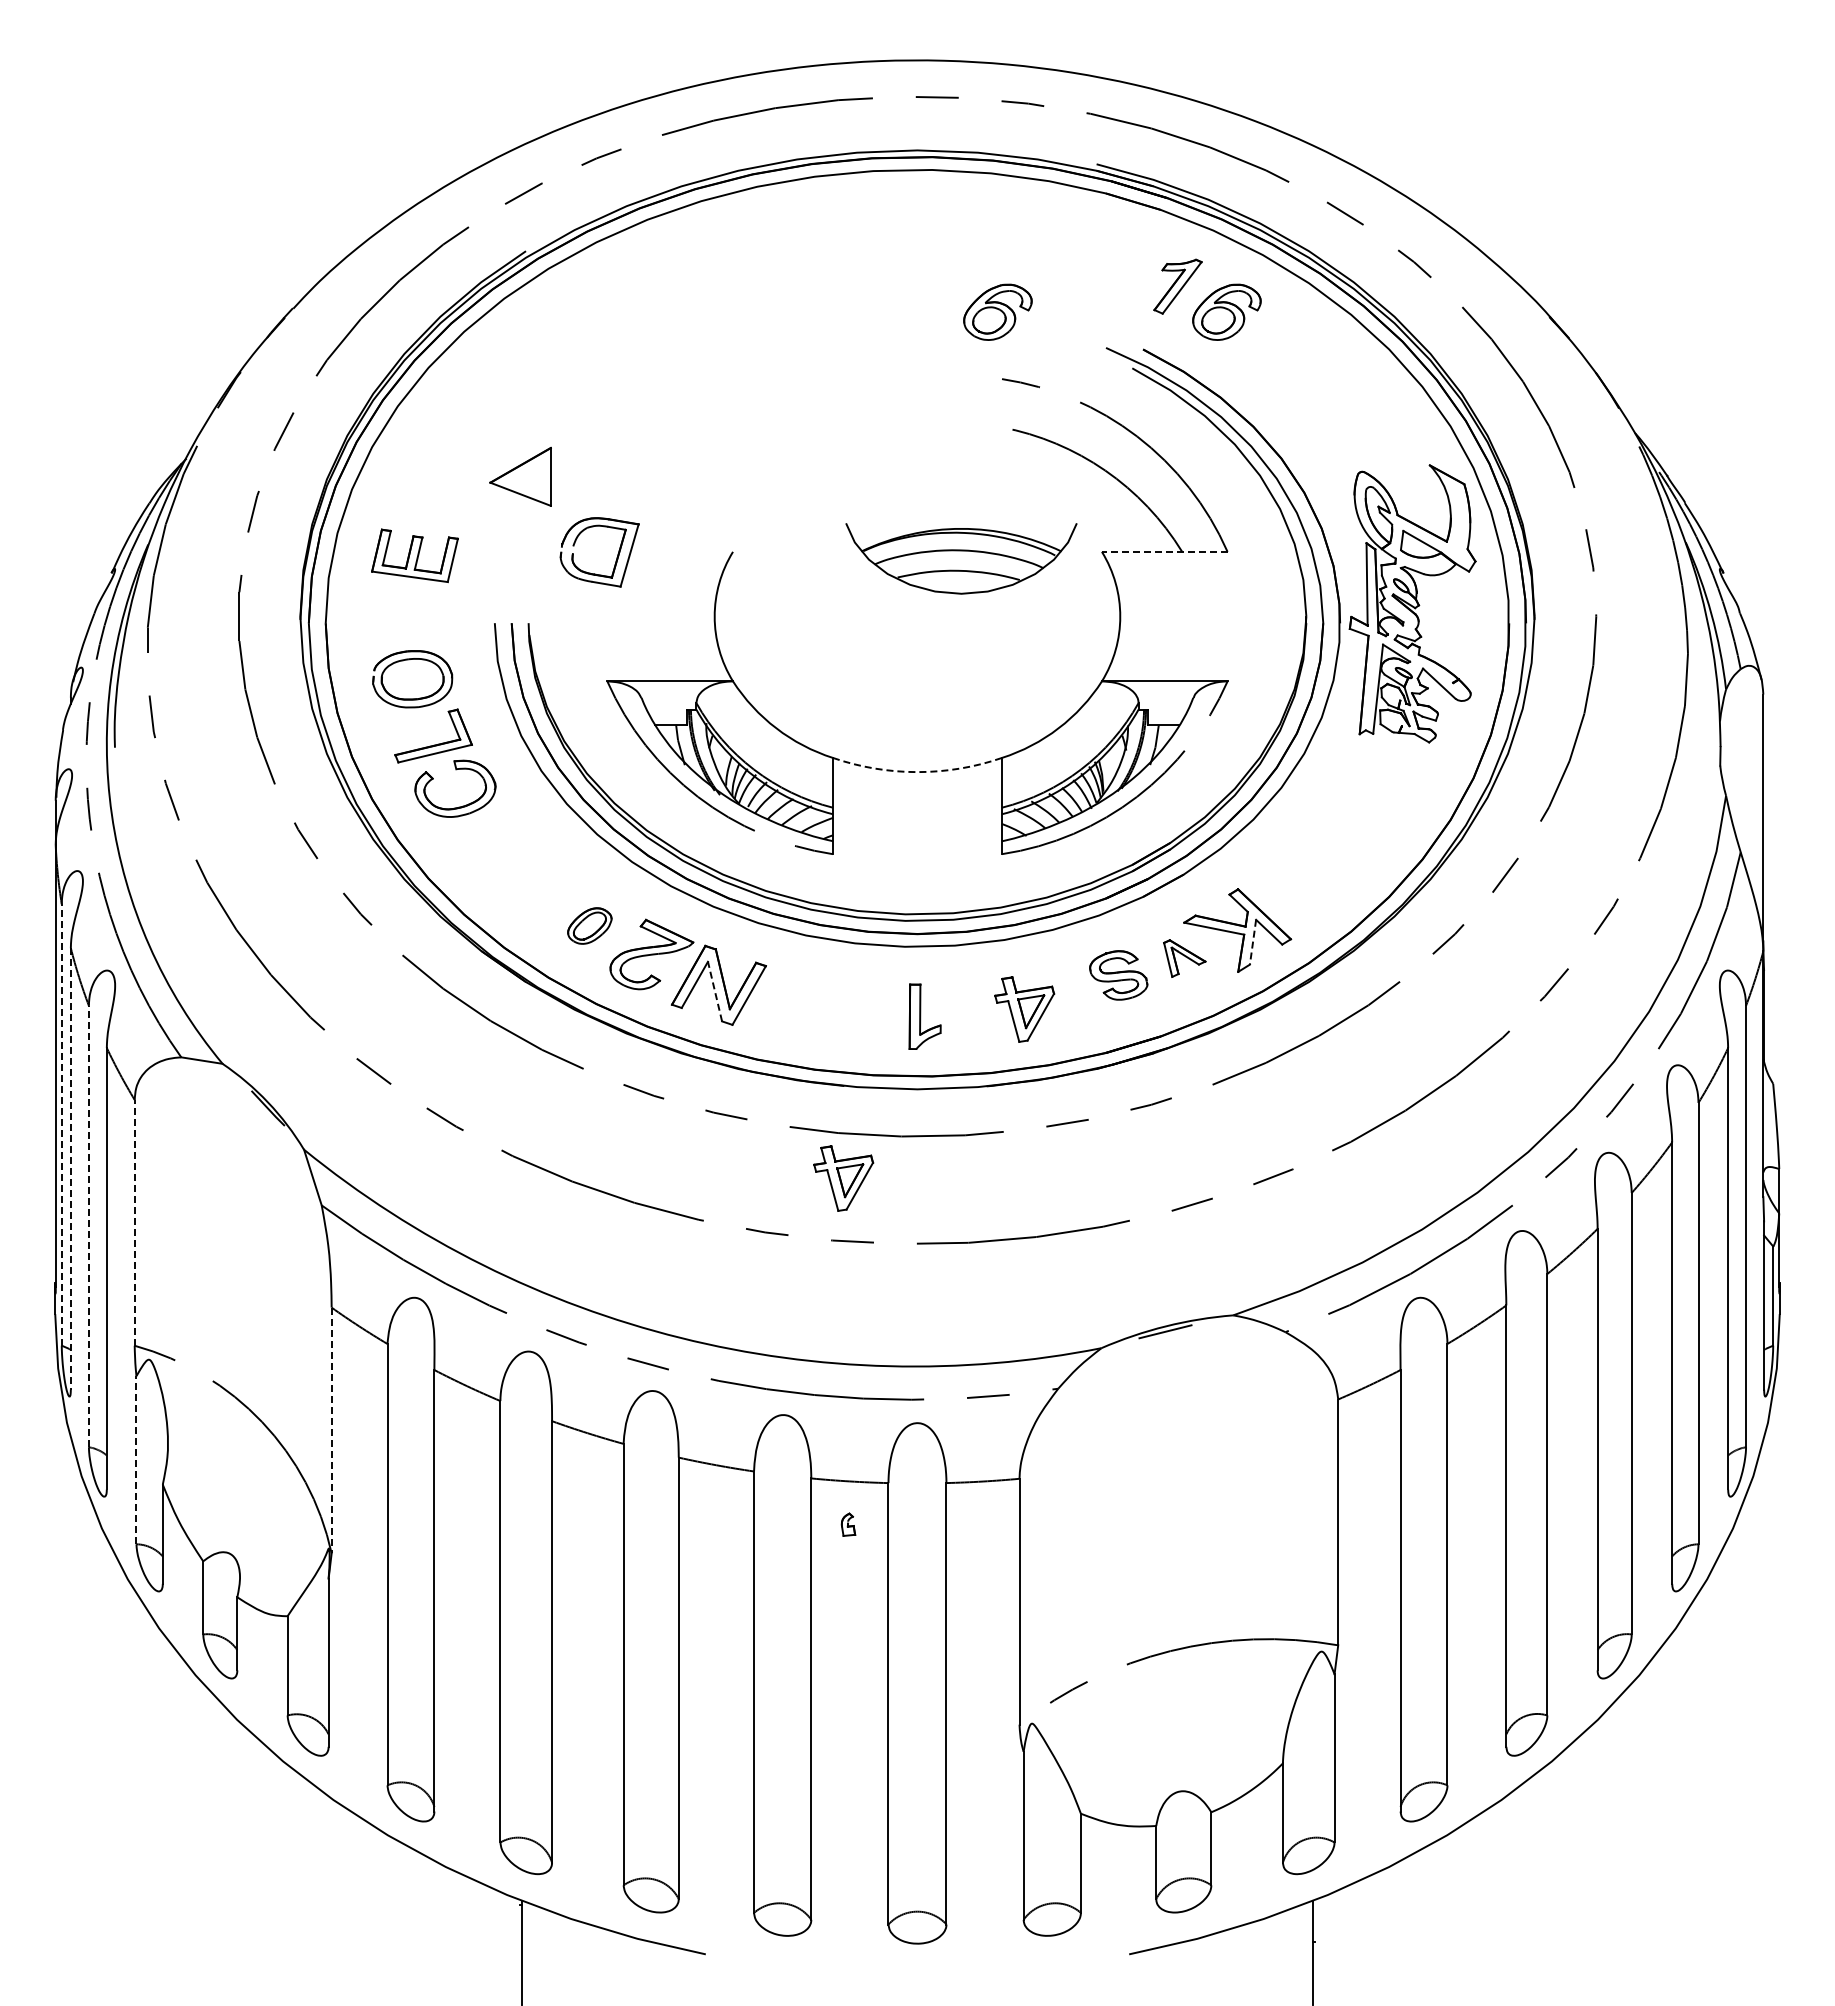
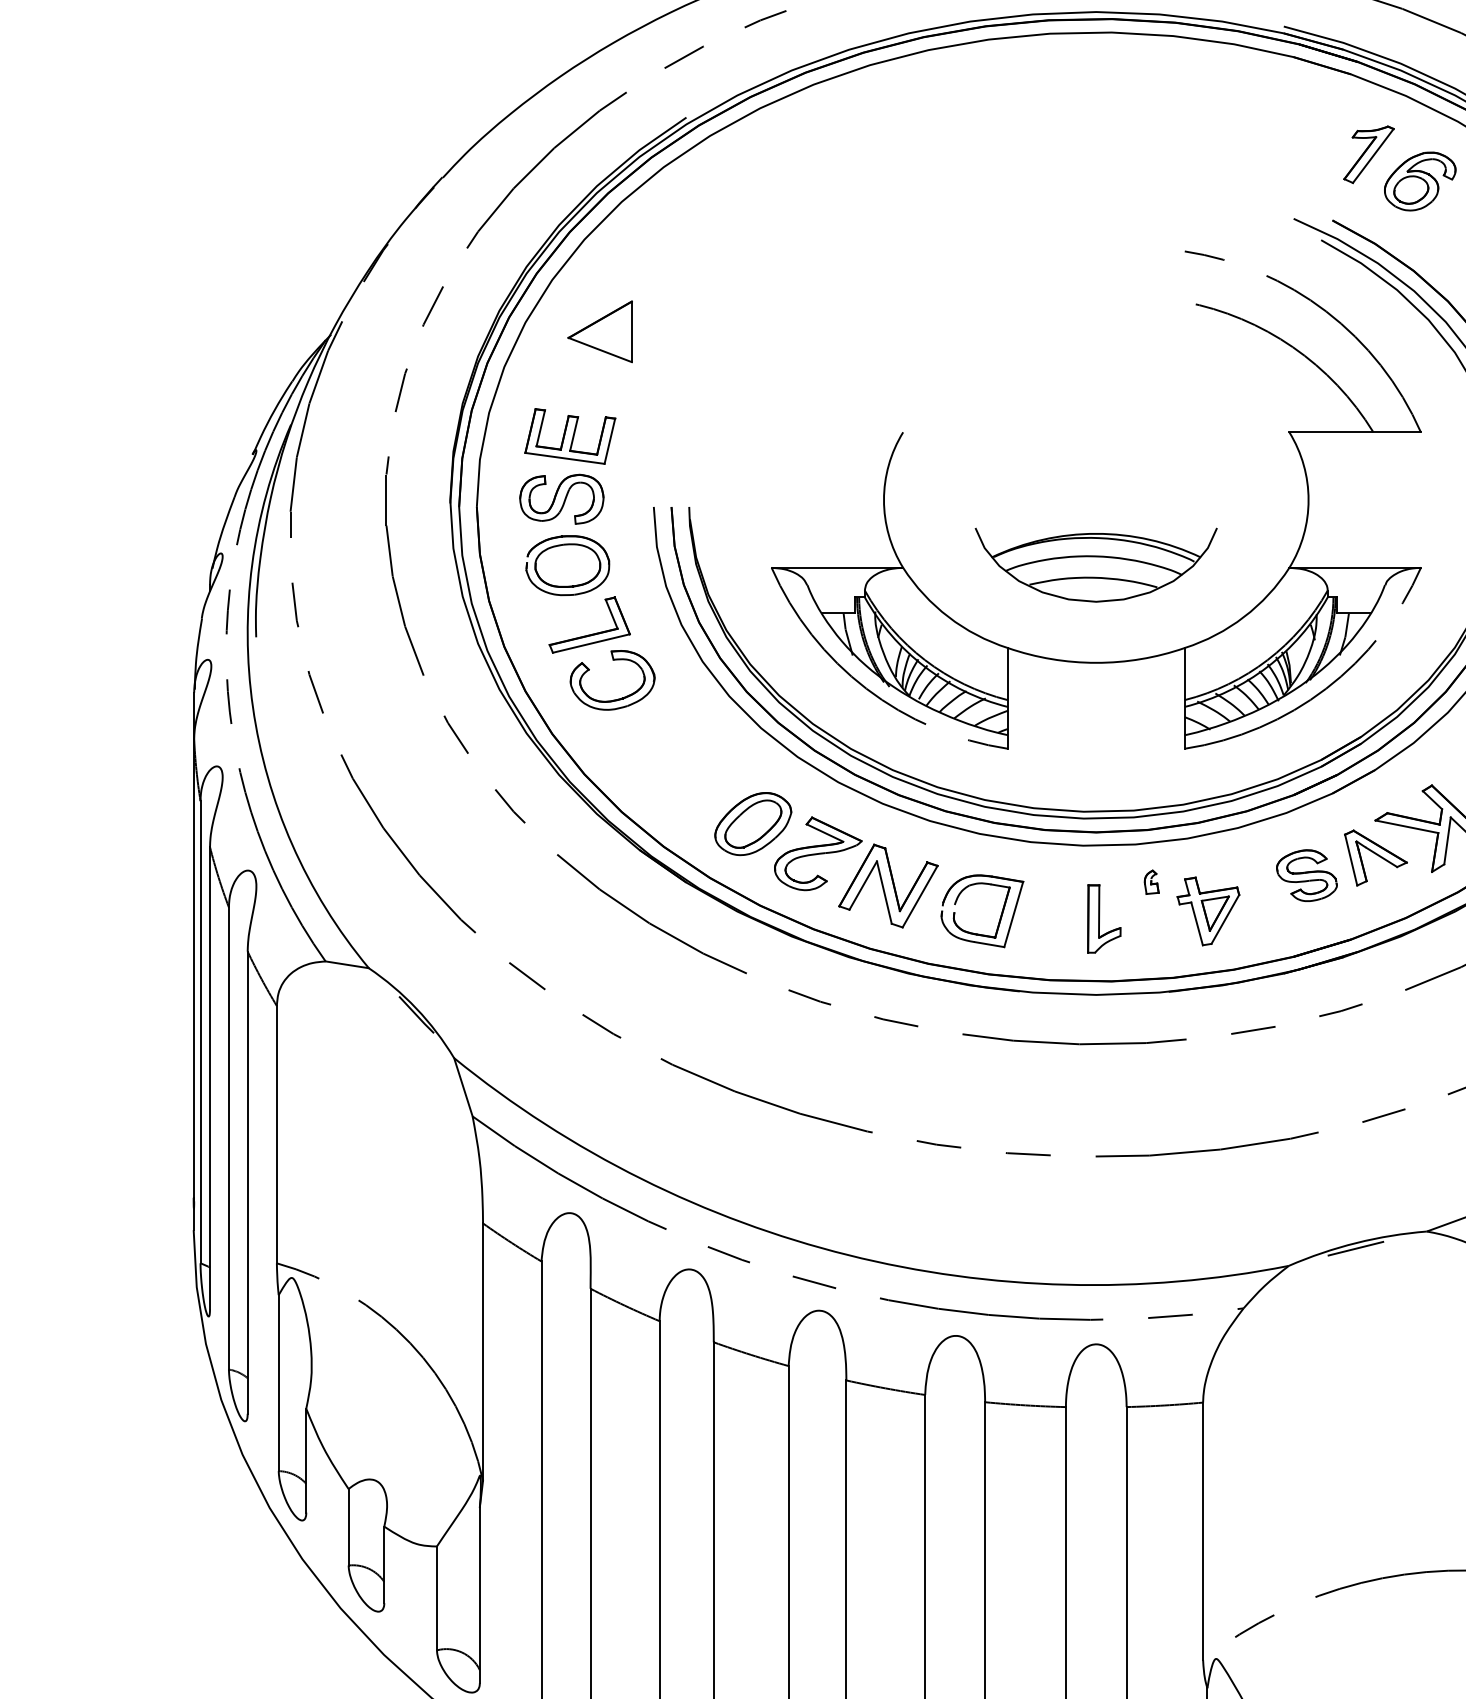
part: (997, 311) -> (1180, 180), removed
part: (520, 476) -> (600, 331), moved
line: (1164, 551) -> (1354, 431), dashed -> solid
part: (616, 557) -> (999, 916), moved
part: (961, 558) -> (1096, 564), moved
part: (406, 615) -> (561, 498), added
arc: (917, 772) -> (1096, 663), dashed -> solid
part: (589, 925) -> (752, 823), size x1.67
line: (1253, 942) -> (1448, 841), dashed -> solid
part: (1184, 958) -> (1375, 857), size x1.43
line: (715, 991) -> (884, 892), dashed -> solid
line: (61, 1124) -> (200, 1031), dashed -> solid
line: (70, 1168) -> (209, 1077), dashed -> solid
part: (843, 1178) -> (1018, 1088), removed
line: (134, 1222) -> (276, 1134), dashed -> solid
line: (88, 1226) -> (228, 1138), dashed -> solid
line: (331, 1430) -> (482, 1352), dashed -> solid
line: (136, 1459) -> (278, 1382), dashed -> solid
part: (848, 1524) -> (1151, 882), moved

